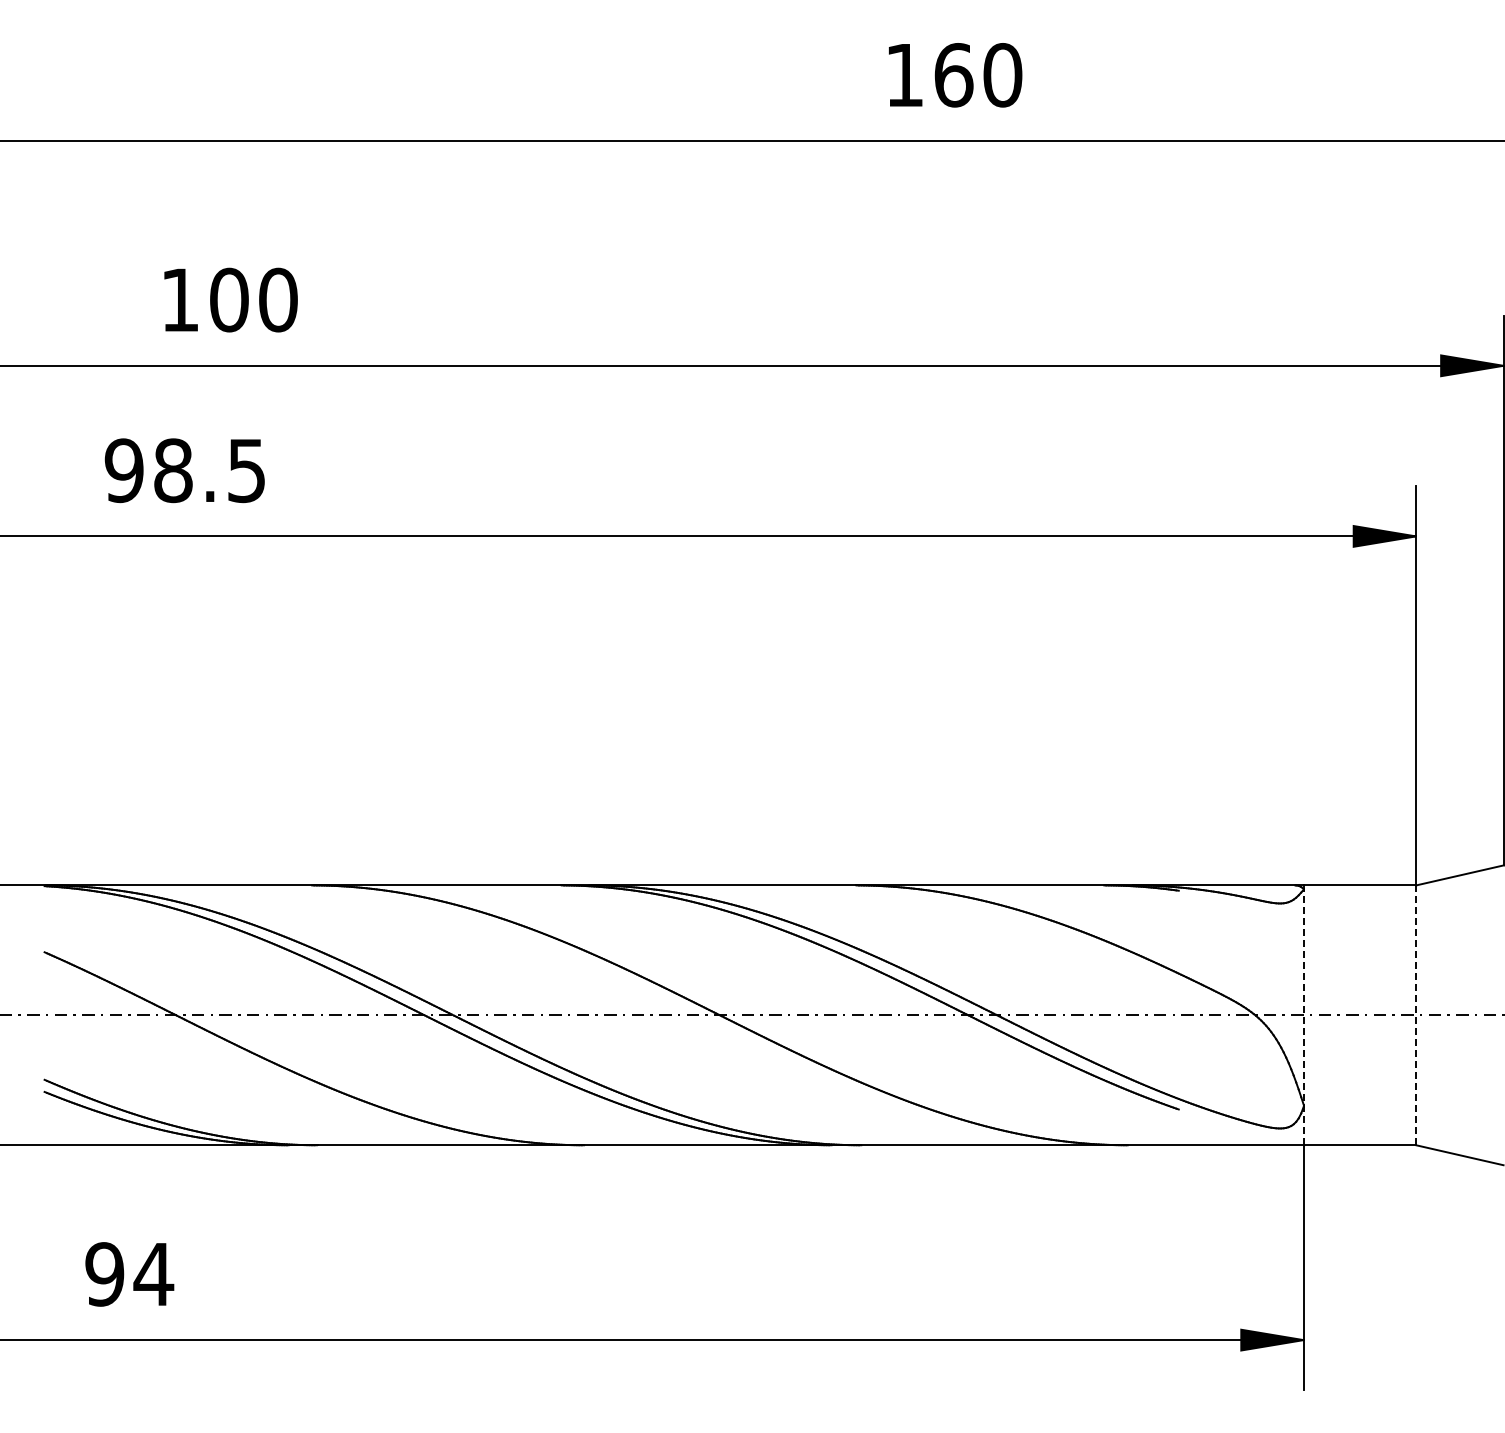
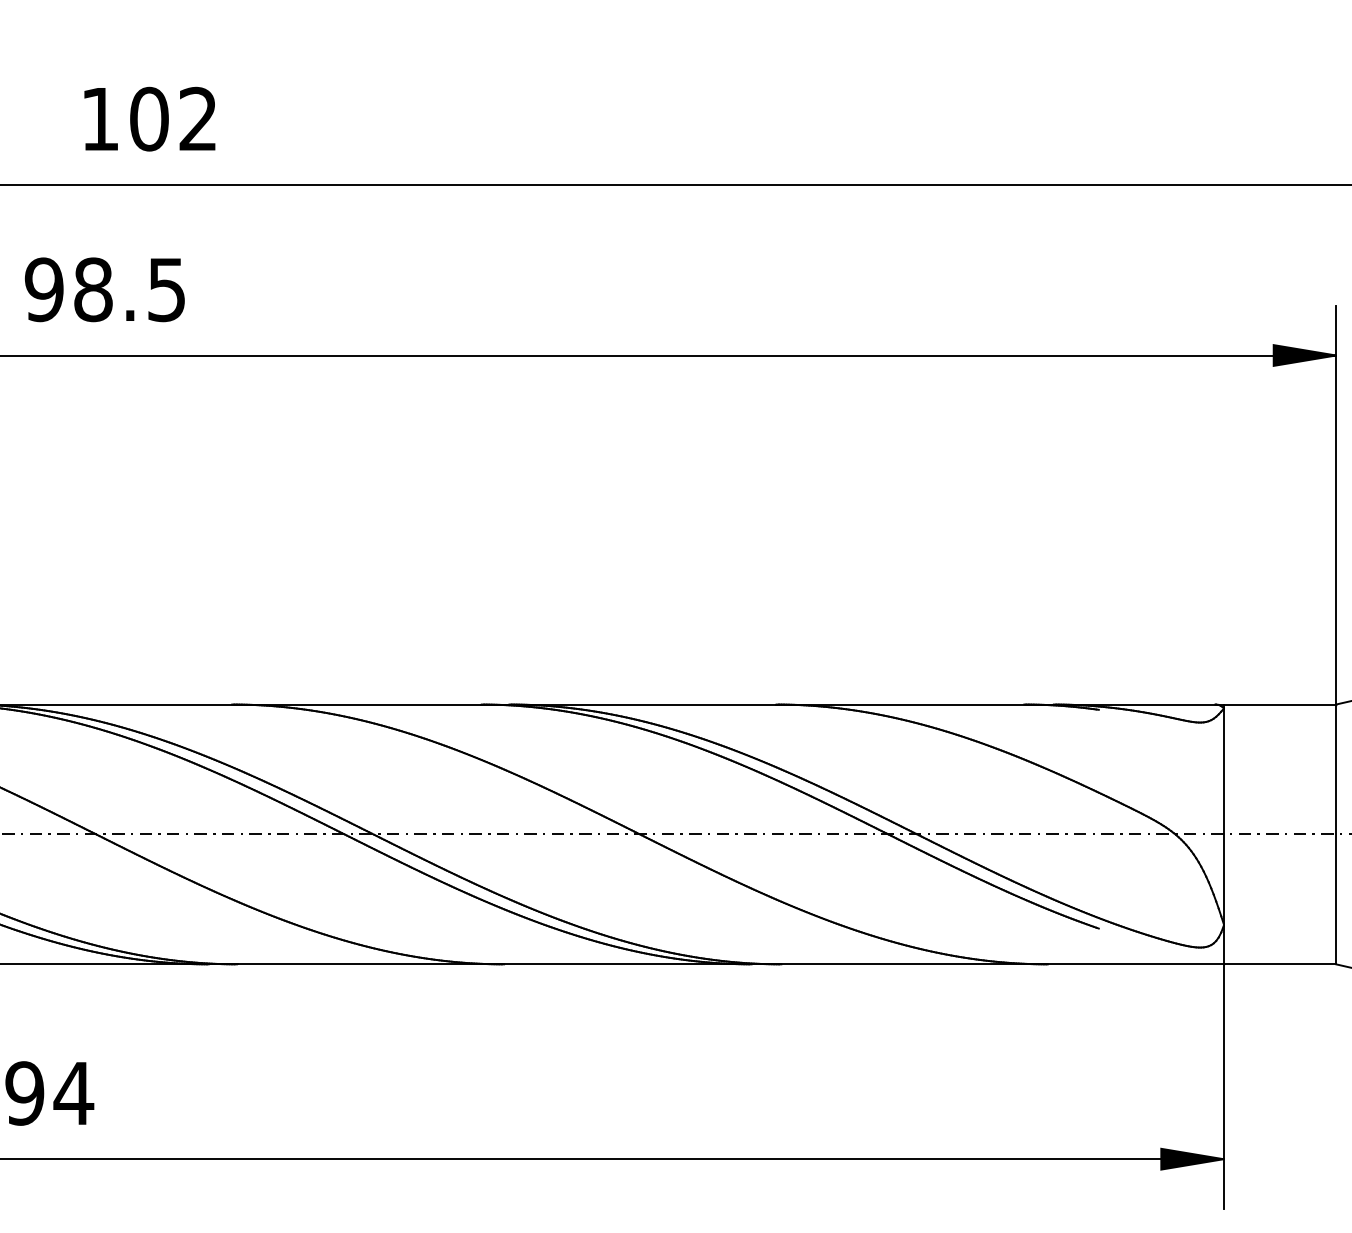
text: (278, 299) -> (198, 118), 100 -> 102
line: (1303, 1015) -> (1223, 834), dashed -> solid
line: (1416, 1015) -> (1336, 834), dashed -> solid

